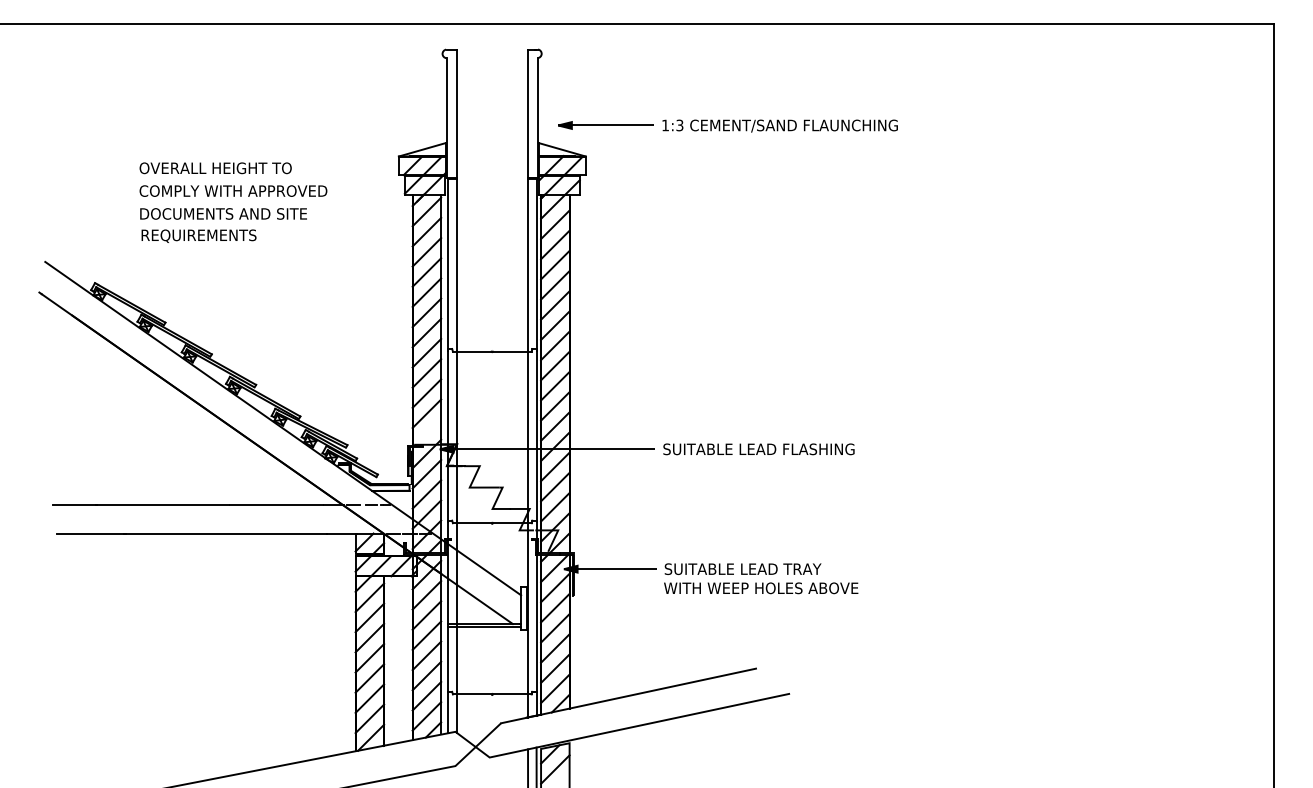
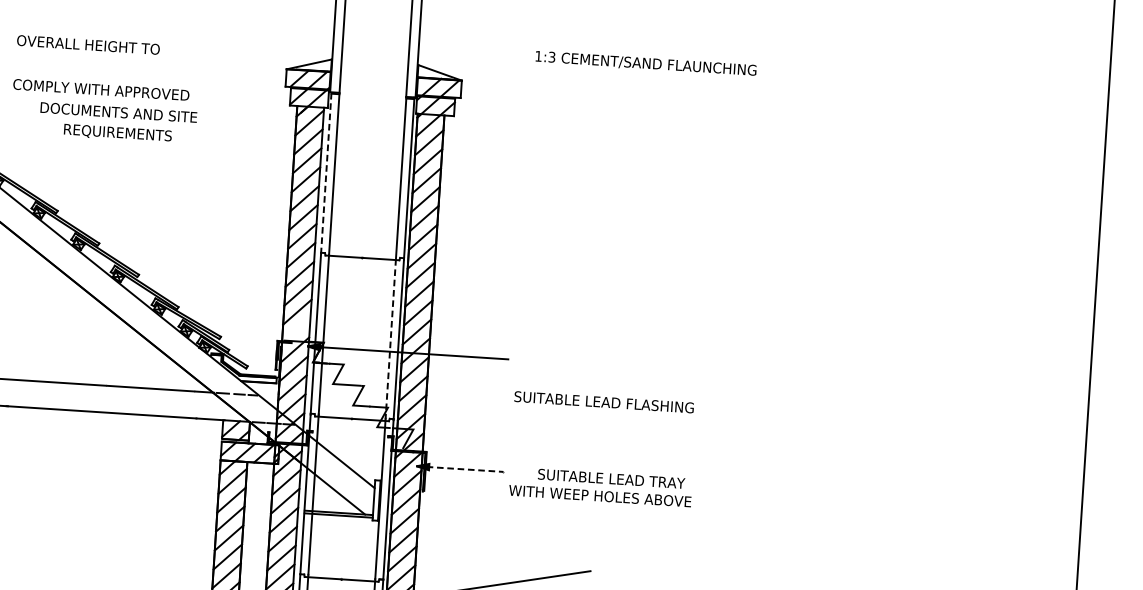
part: (605, 125) -> (482, 52), removed
text: (215, 168) -> (88, 45), moved
text: (233, 190) -> (101, 89), moved
text: (198, 235) -> (117, 132), moved
line: (448, 264) -> (326, 173), solid -> dashed
line: (527, 436) -> (390, 339), solid -> dashed
text: (758, 449) -> (603, 402), moved
text: (742, 568) -> (611, 478), moved
line: (610, 569) -> (460, 469), solid -> dashed

